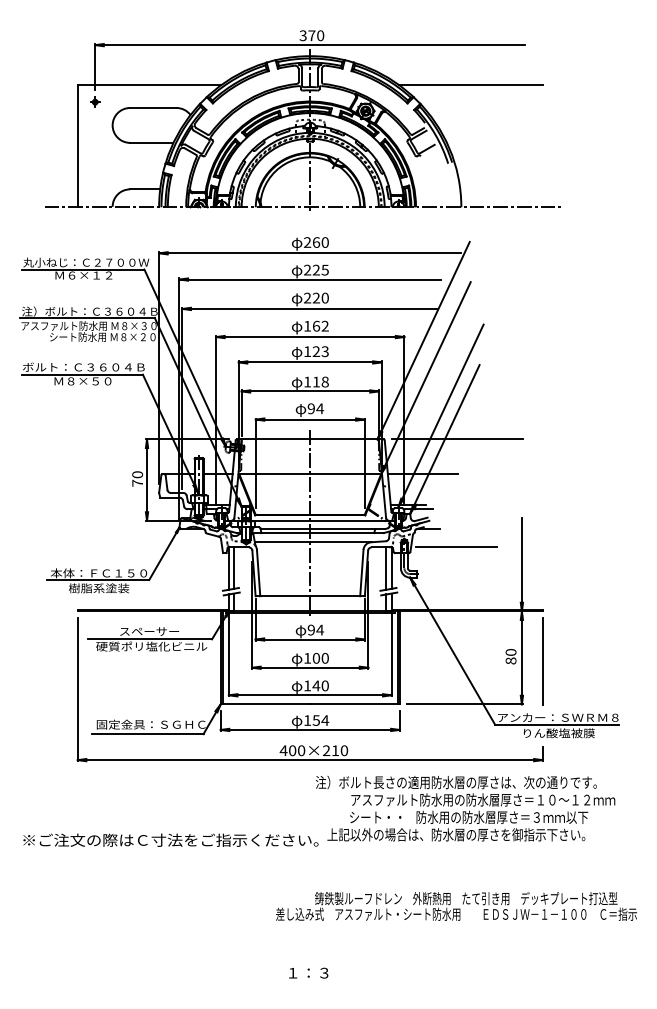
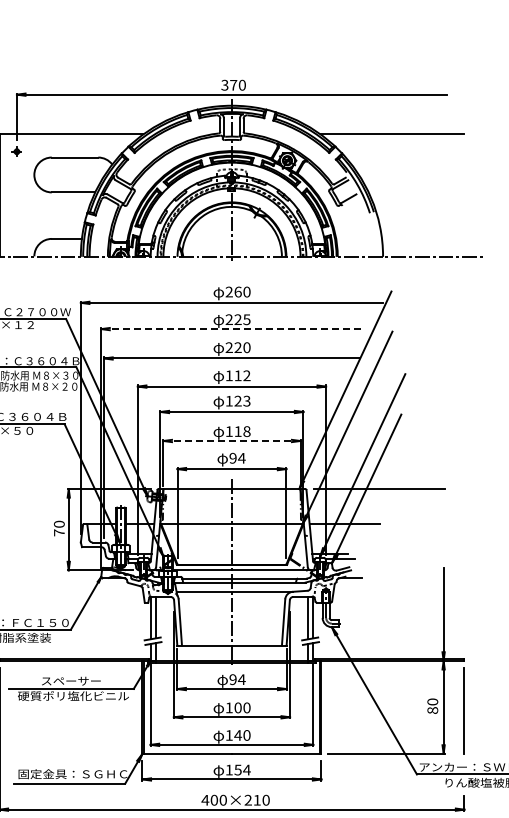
line: (310, 279) -> (232, 329), solid -> dashed
text: (316, 325) -> (238, 375), 162 -> 112
line: (310, 391) -> (232, 441), solid -> dashed
line: (456, 547) -> (378, 597), removed

